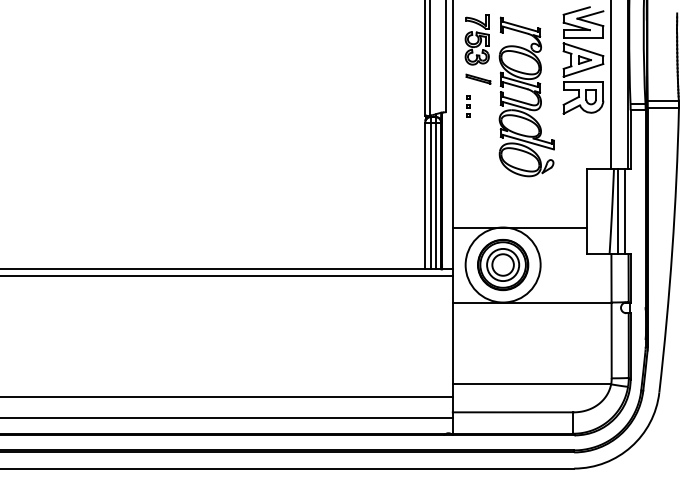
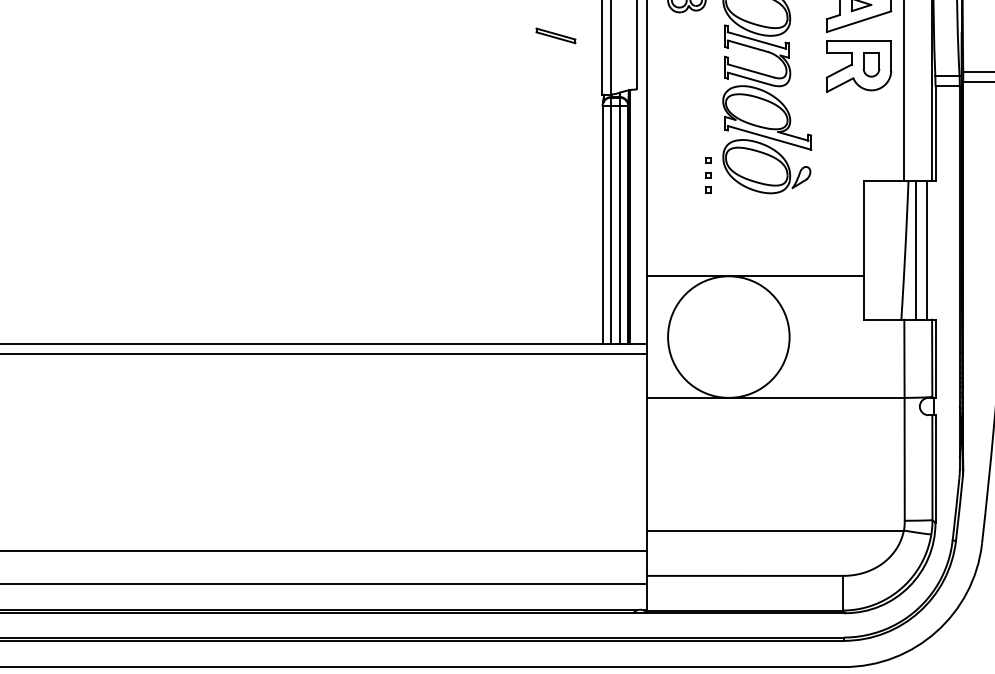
part: (478, 78) -> (555, 34), moved
line: (468, 105) -> (708, 174), moved
part: (503, 265) -> (729, 337), removed

